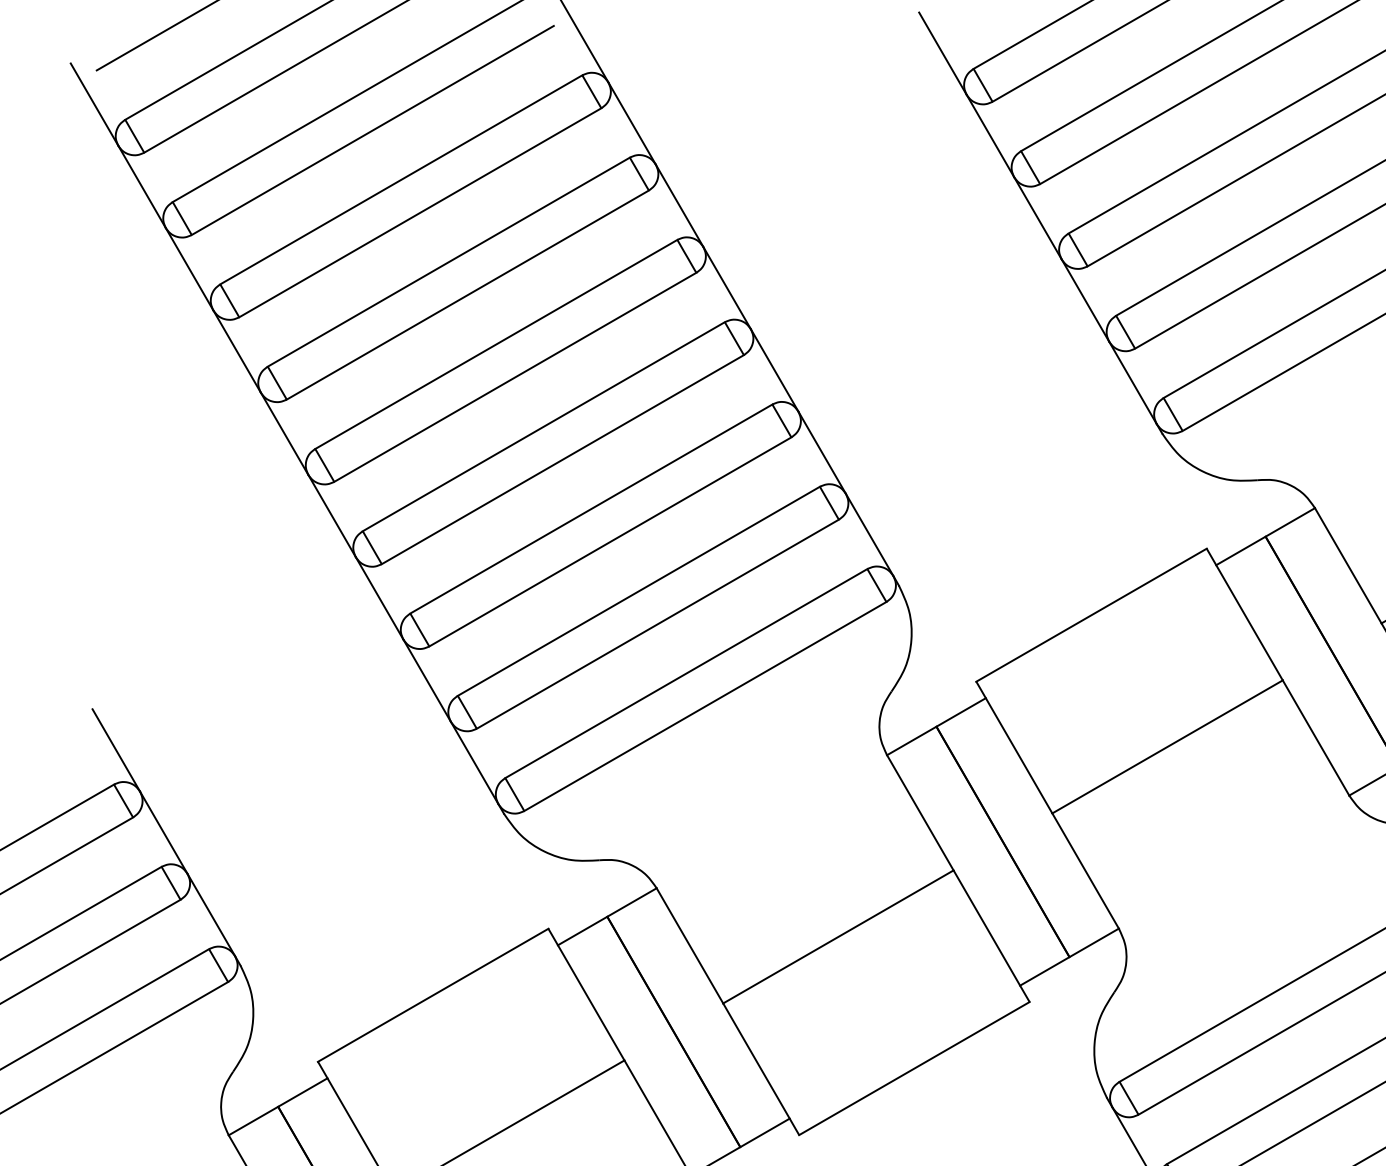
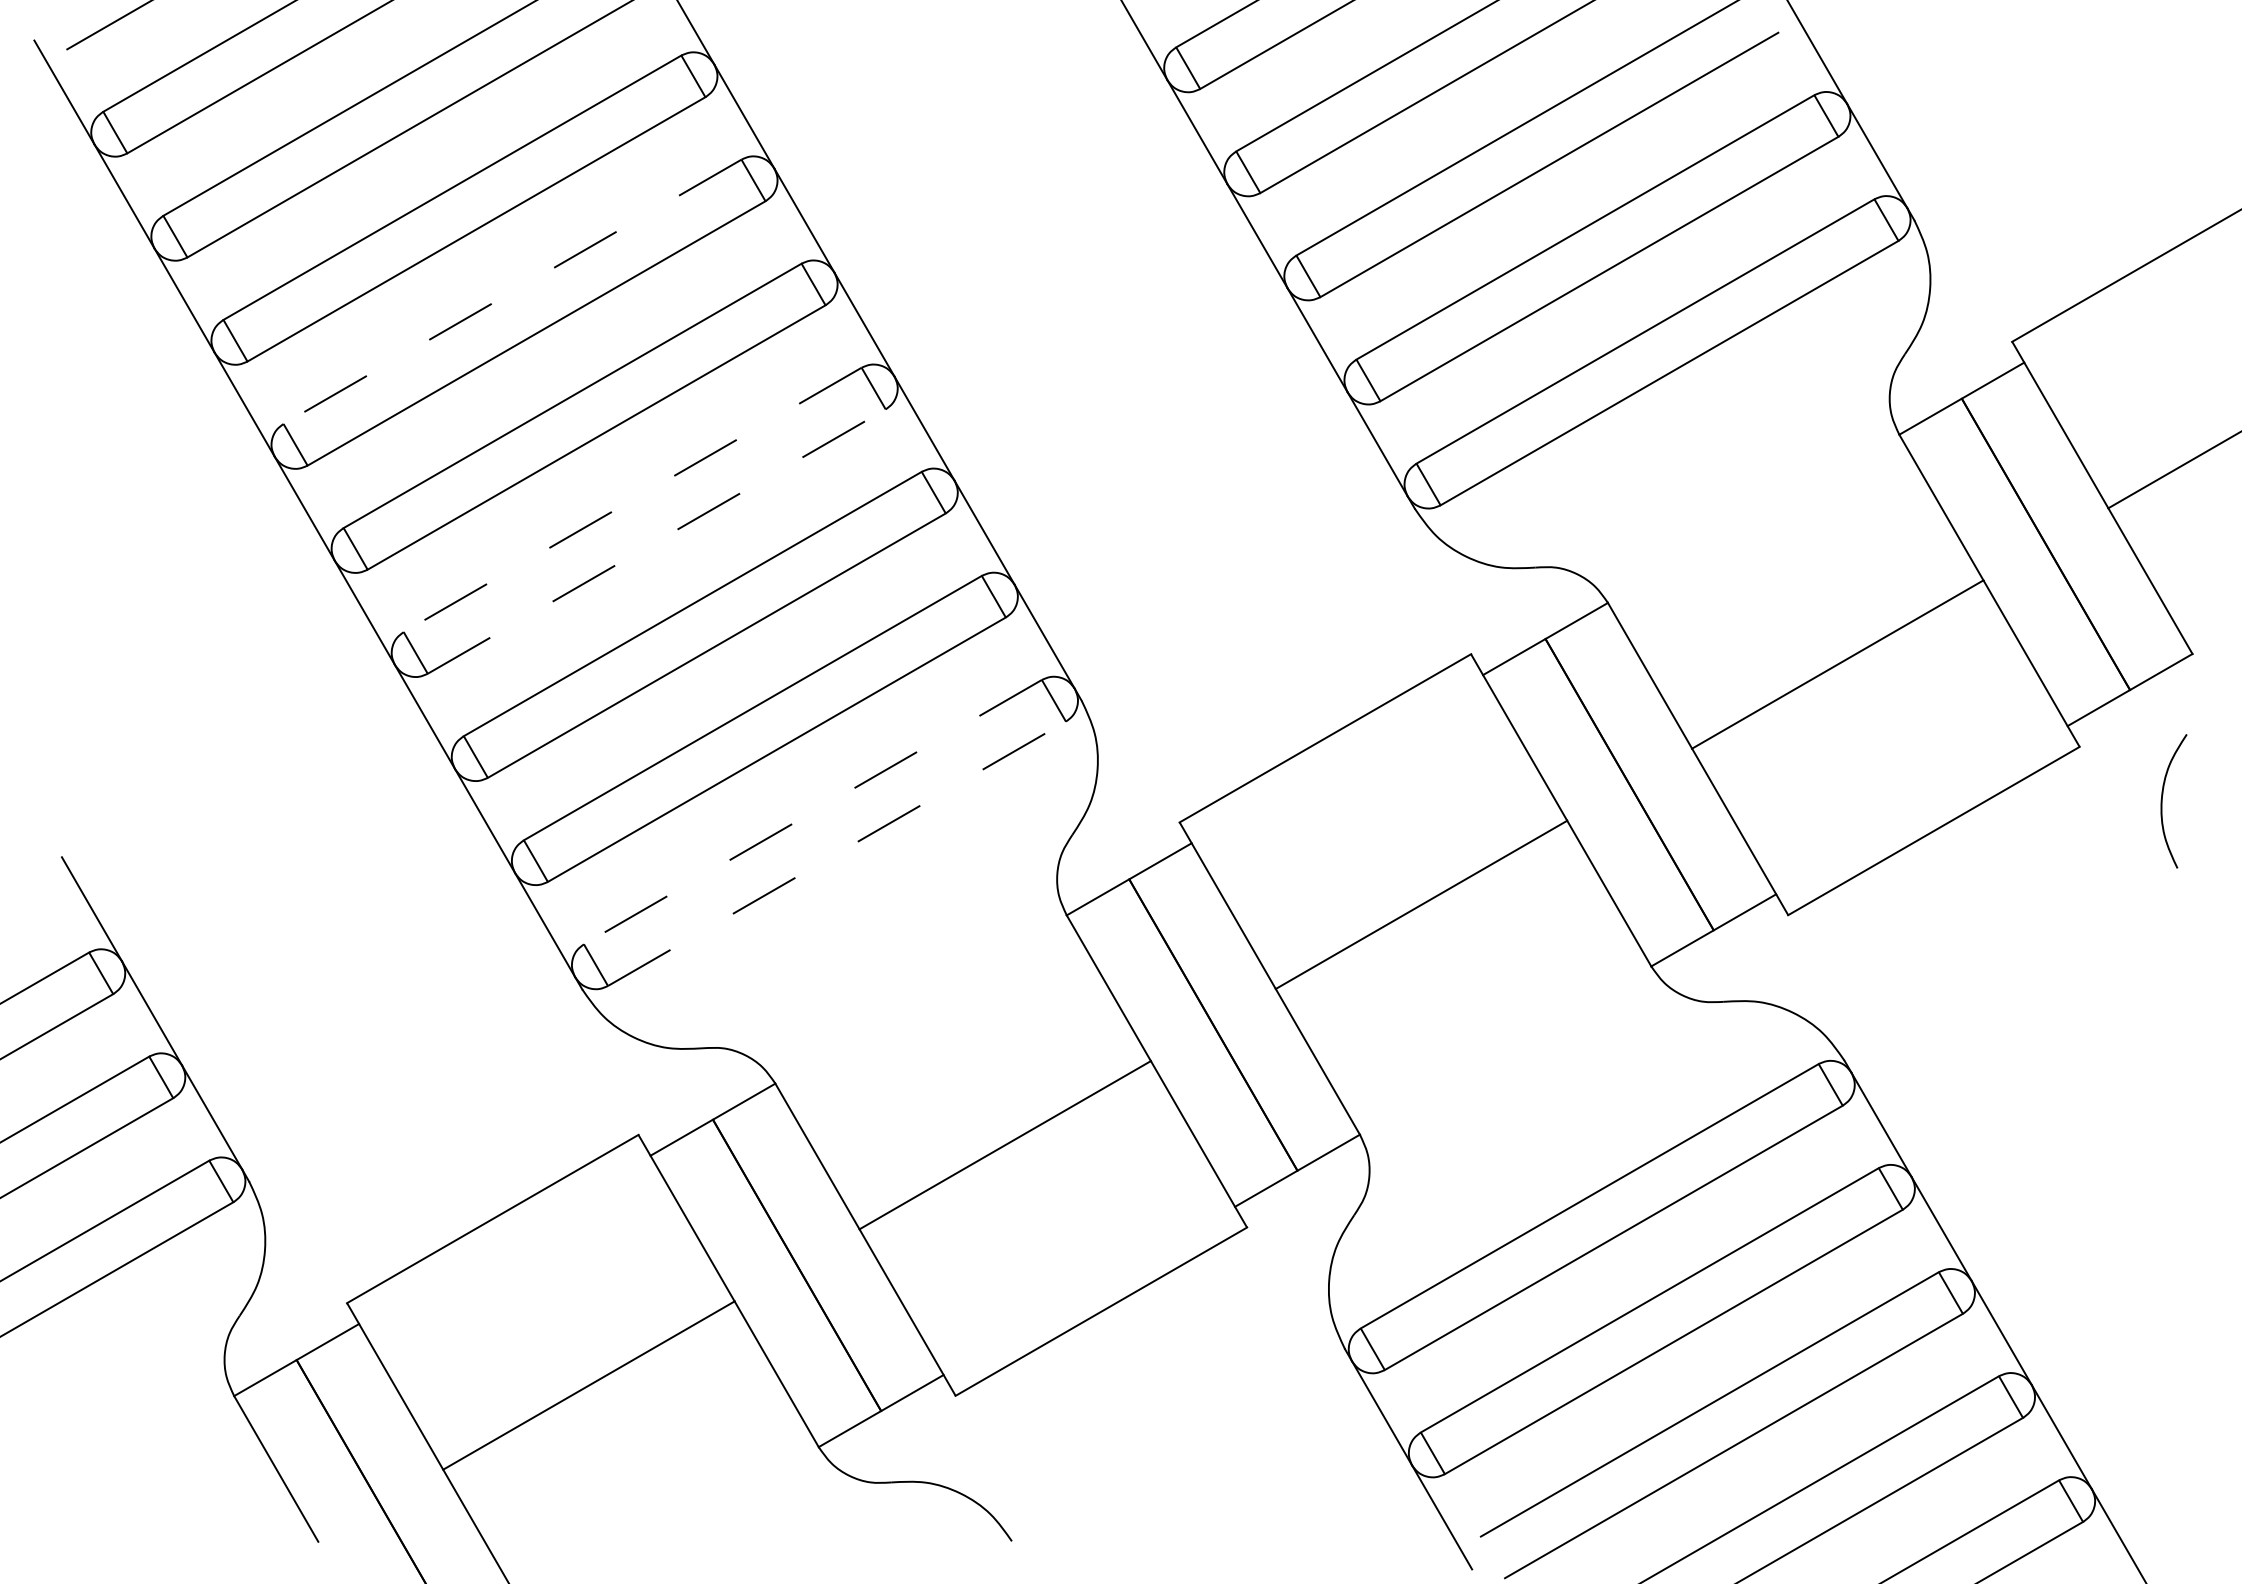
line: (448, 262) -> (512, 292), solid -> dashed
line: (543, 427) -> (632, 500), solid -> dashed
line: (563, 459) -> (657, 541), solid -> dashed
line: (686, 673) -> (812, 812), solid -> dashed
line: (705, 706) -> (837, 853), solid -> dashed

